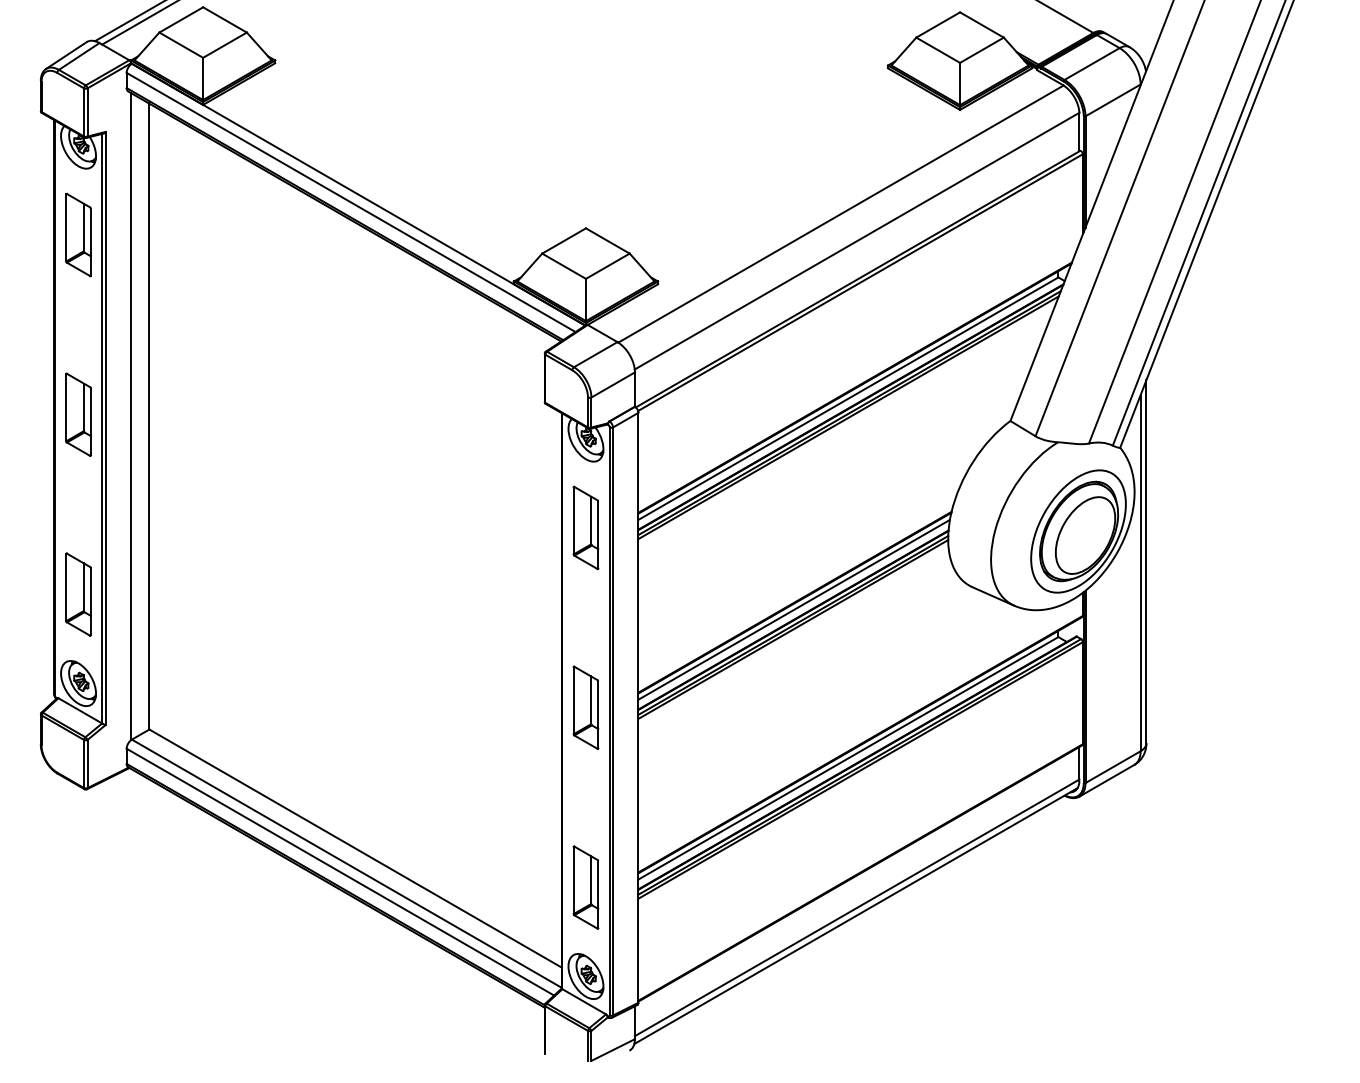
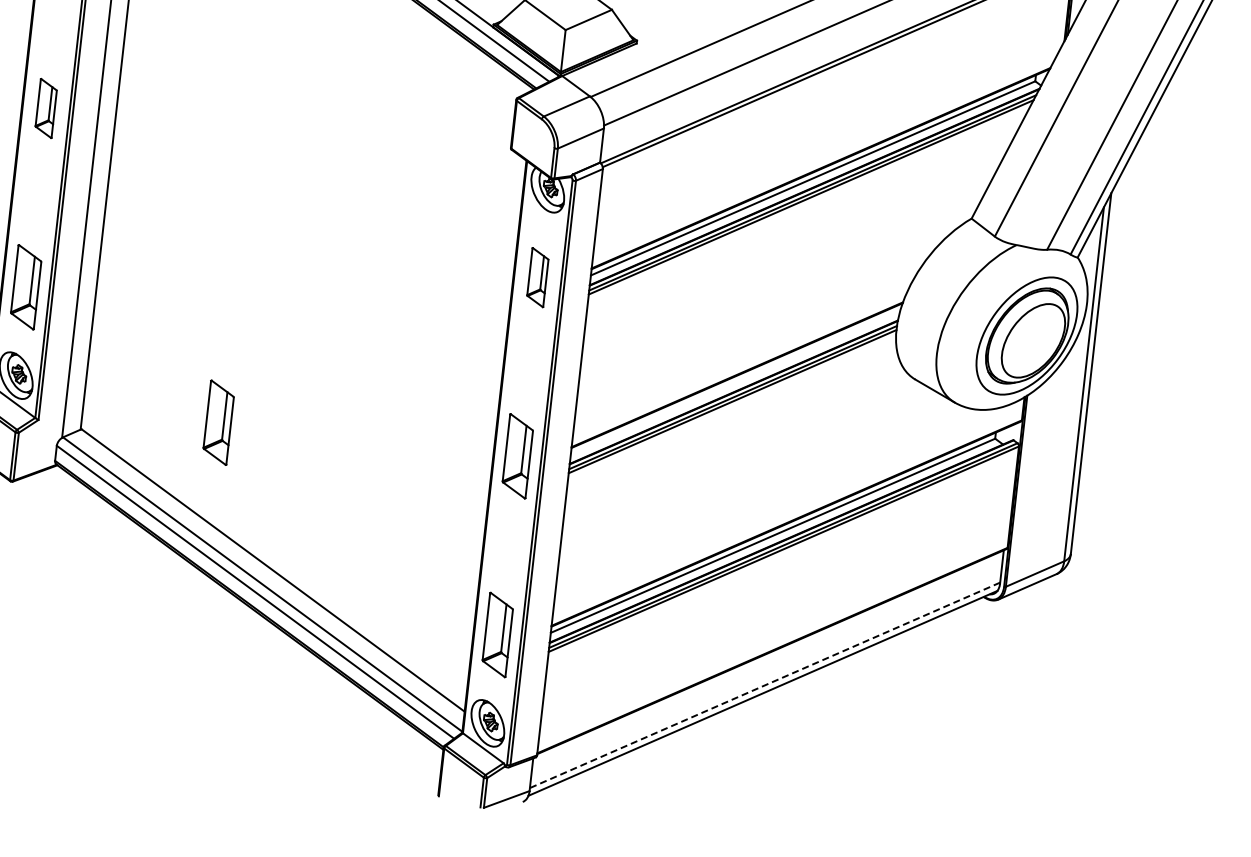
part: (78, 414) -> (46, 108), size x0.7
part: (585, 527) -> (537, 277), size x0.7
line: (793, 609) -> (735, 381), removed
part: (284, 707) -> (218, 422), added
line: (857, 907) -> (765, 685), solid -> dashed

